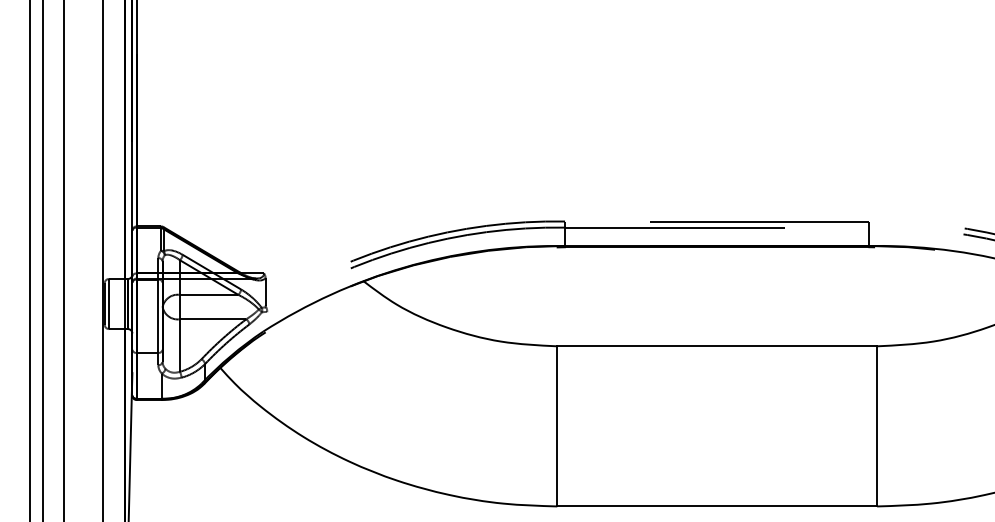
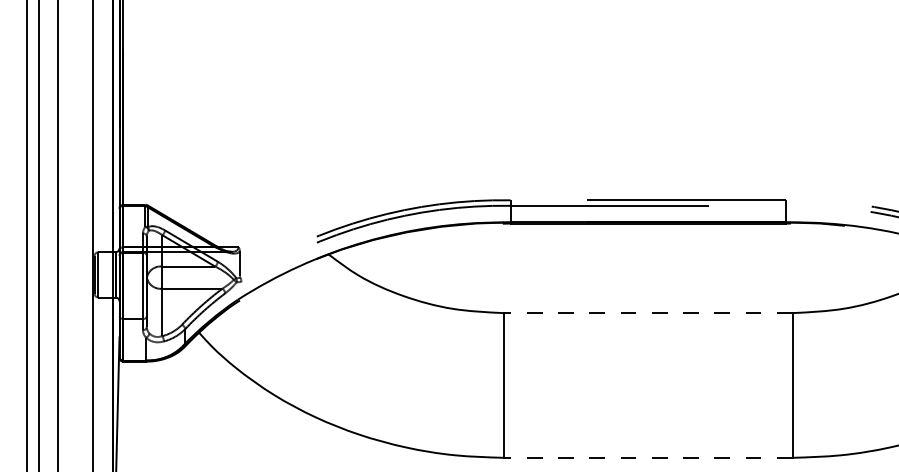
line: (717, 346) -> (648, 313), solid -> dashed
line: (717, 506) -> (648, 457), solid -> dashed

